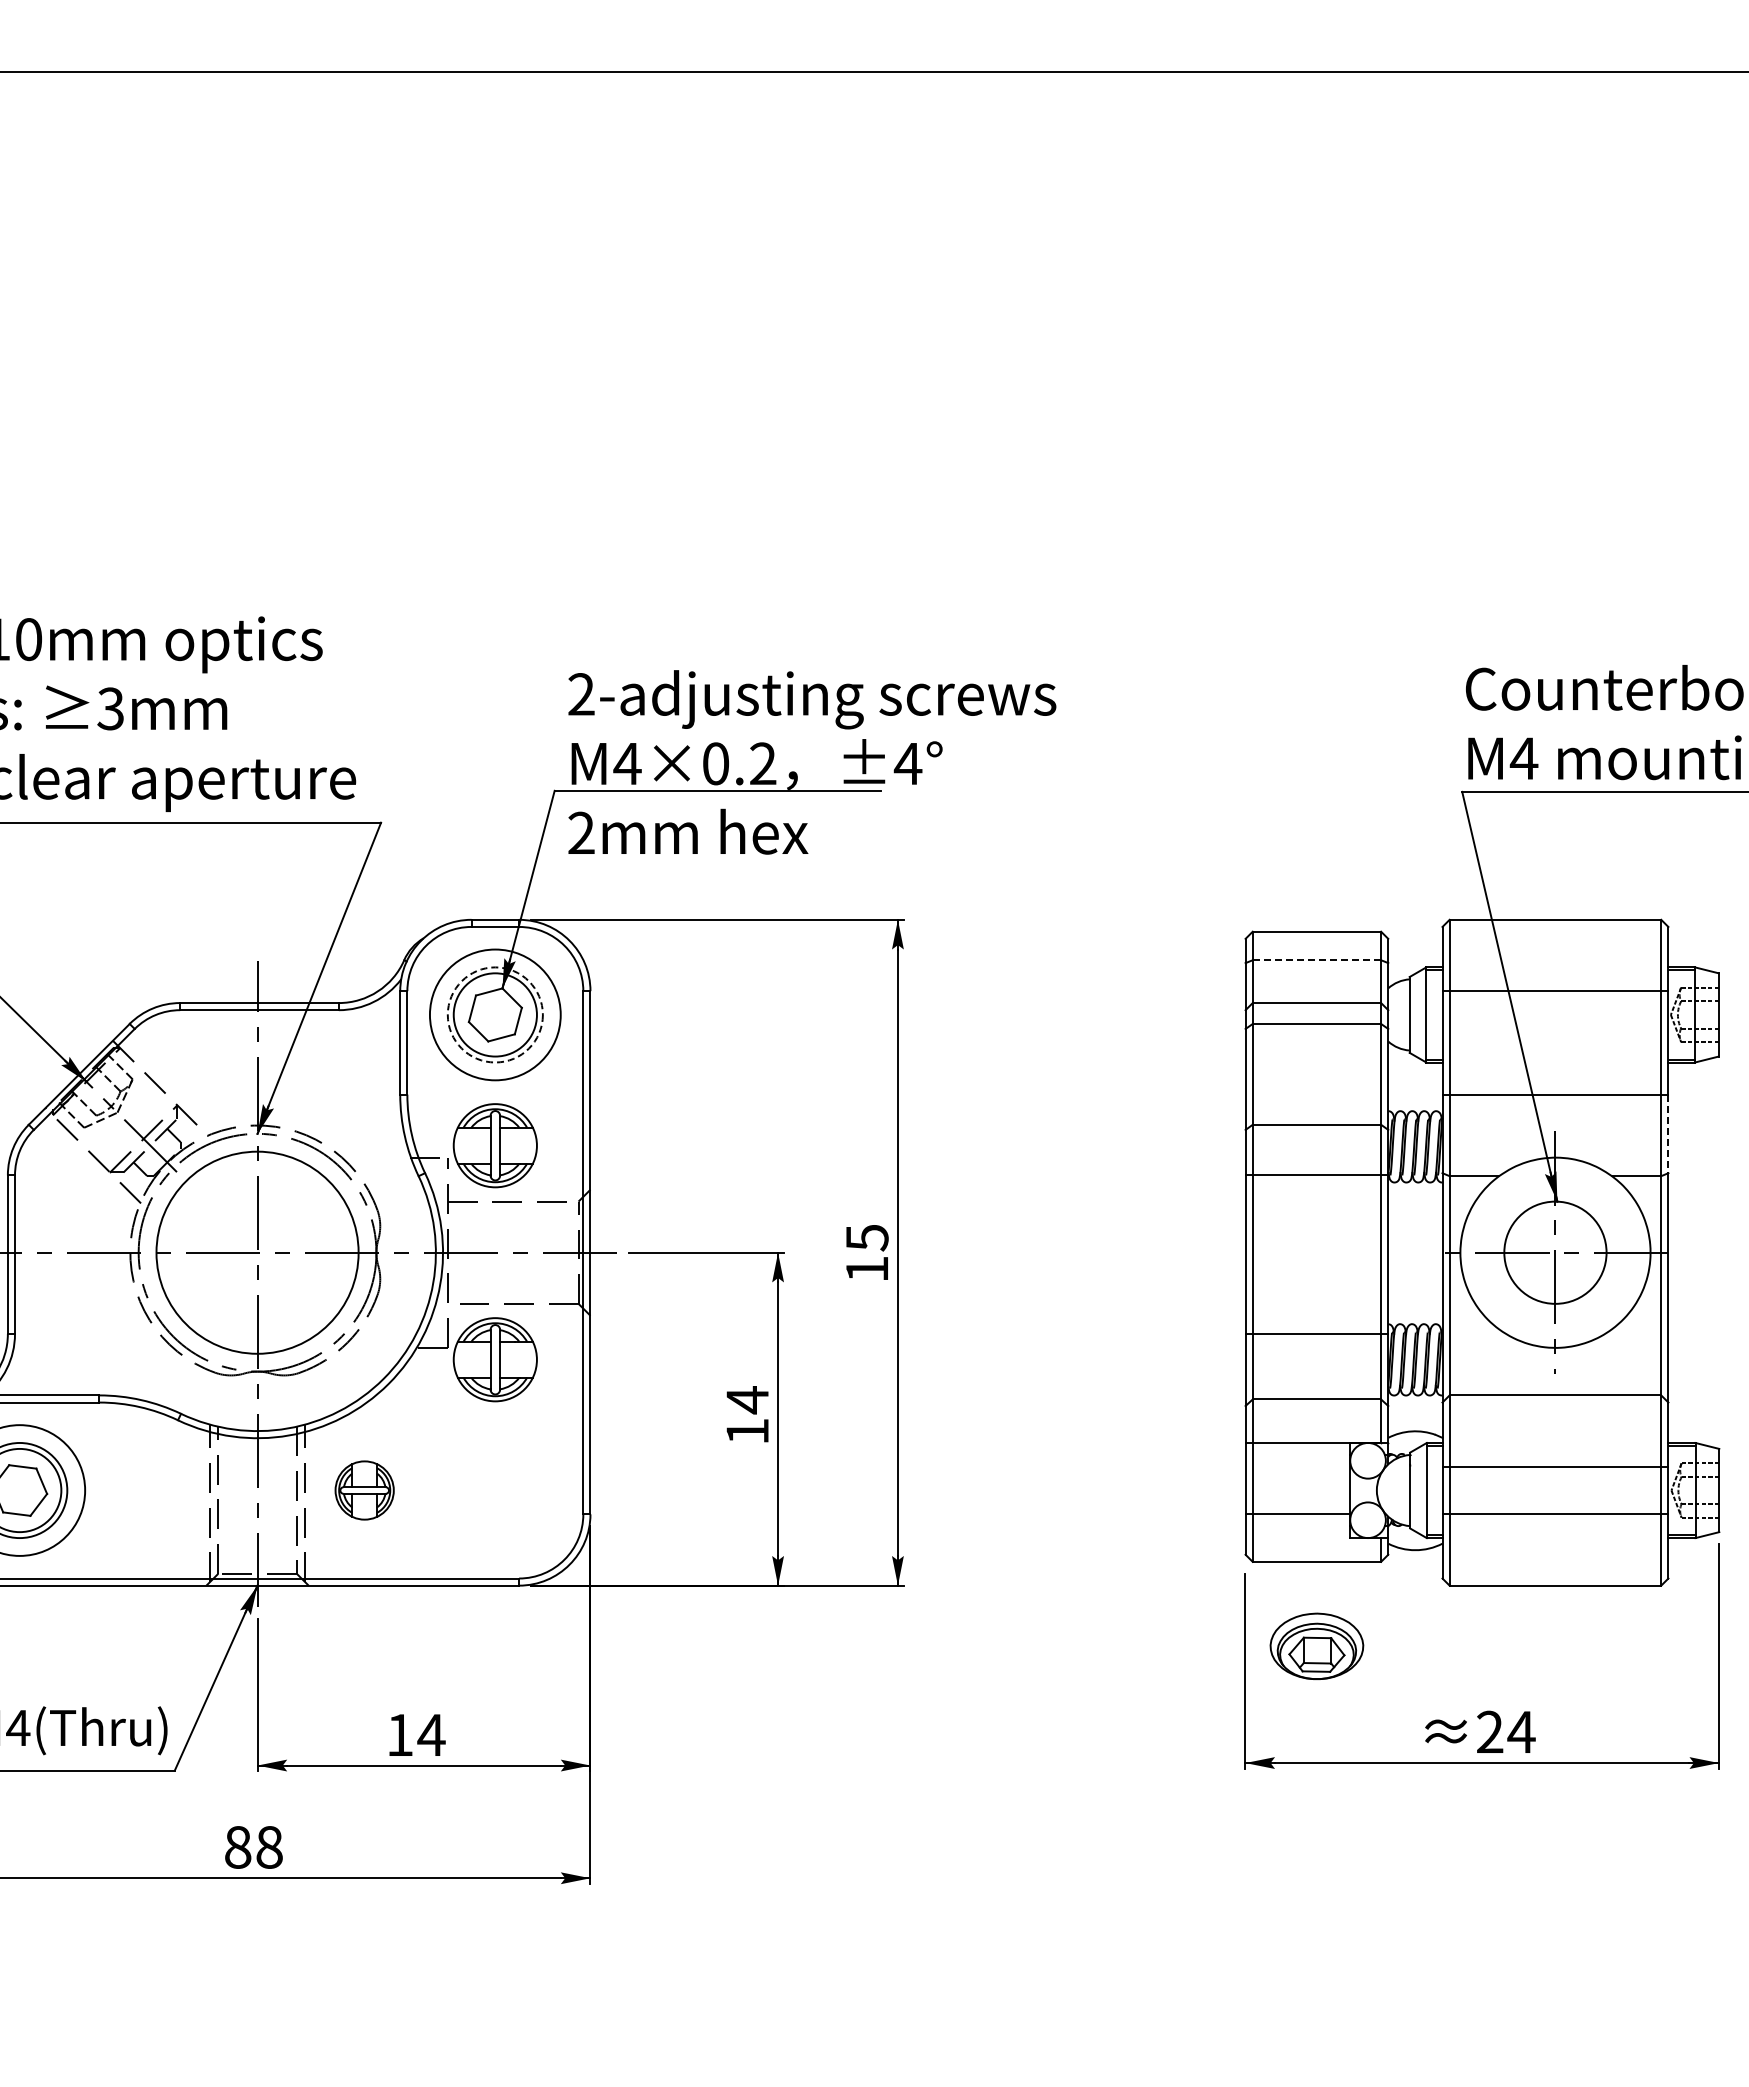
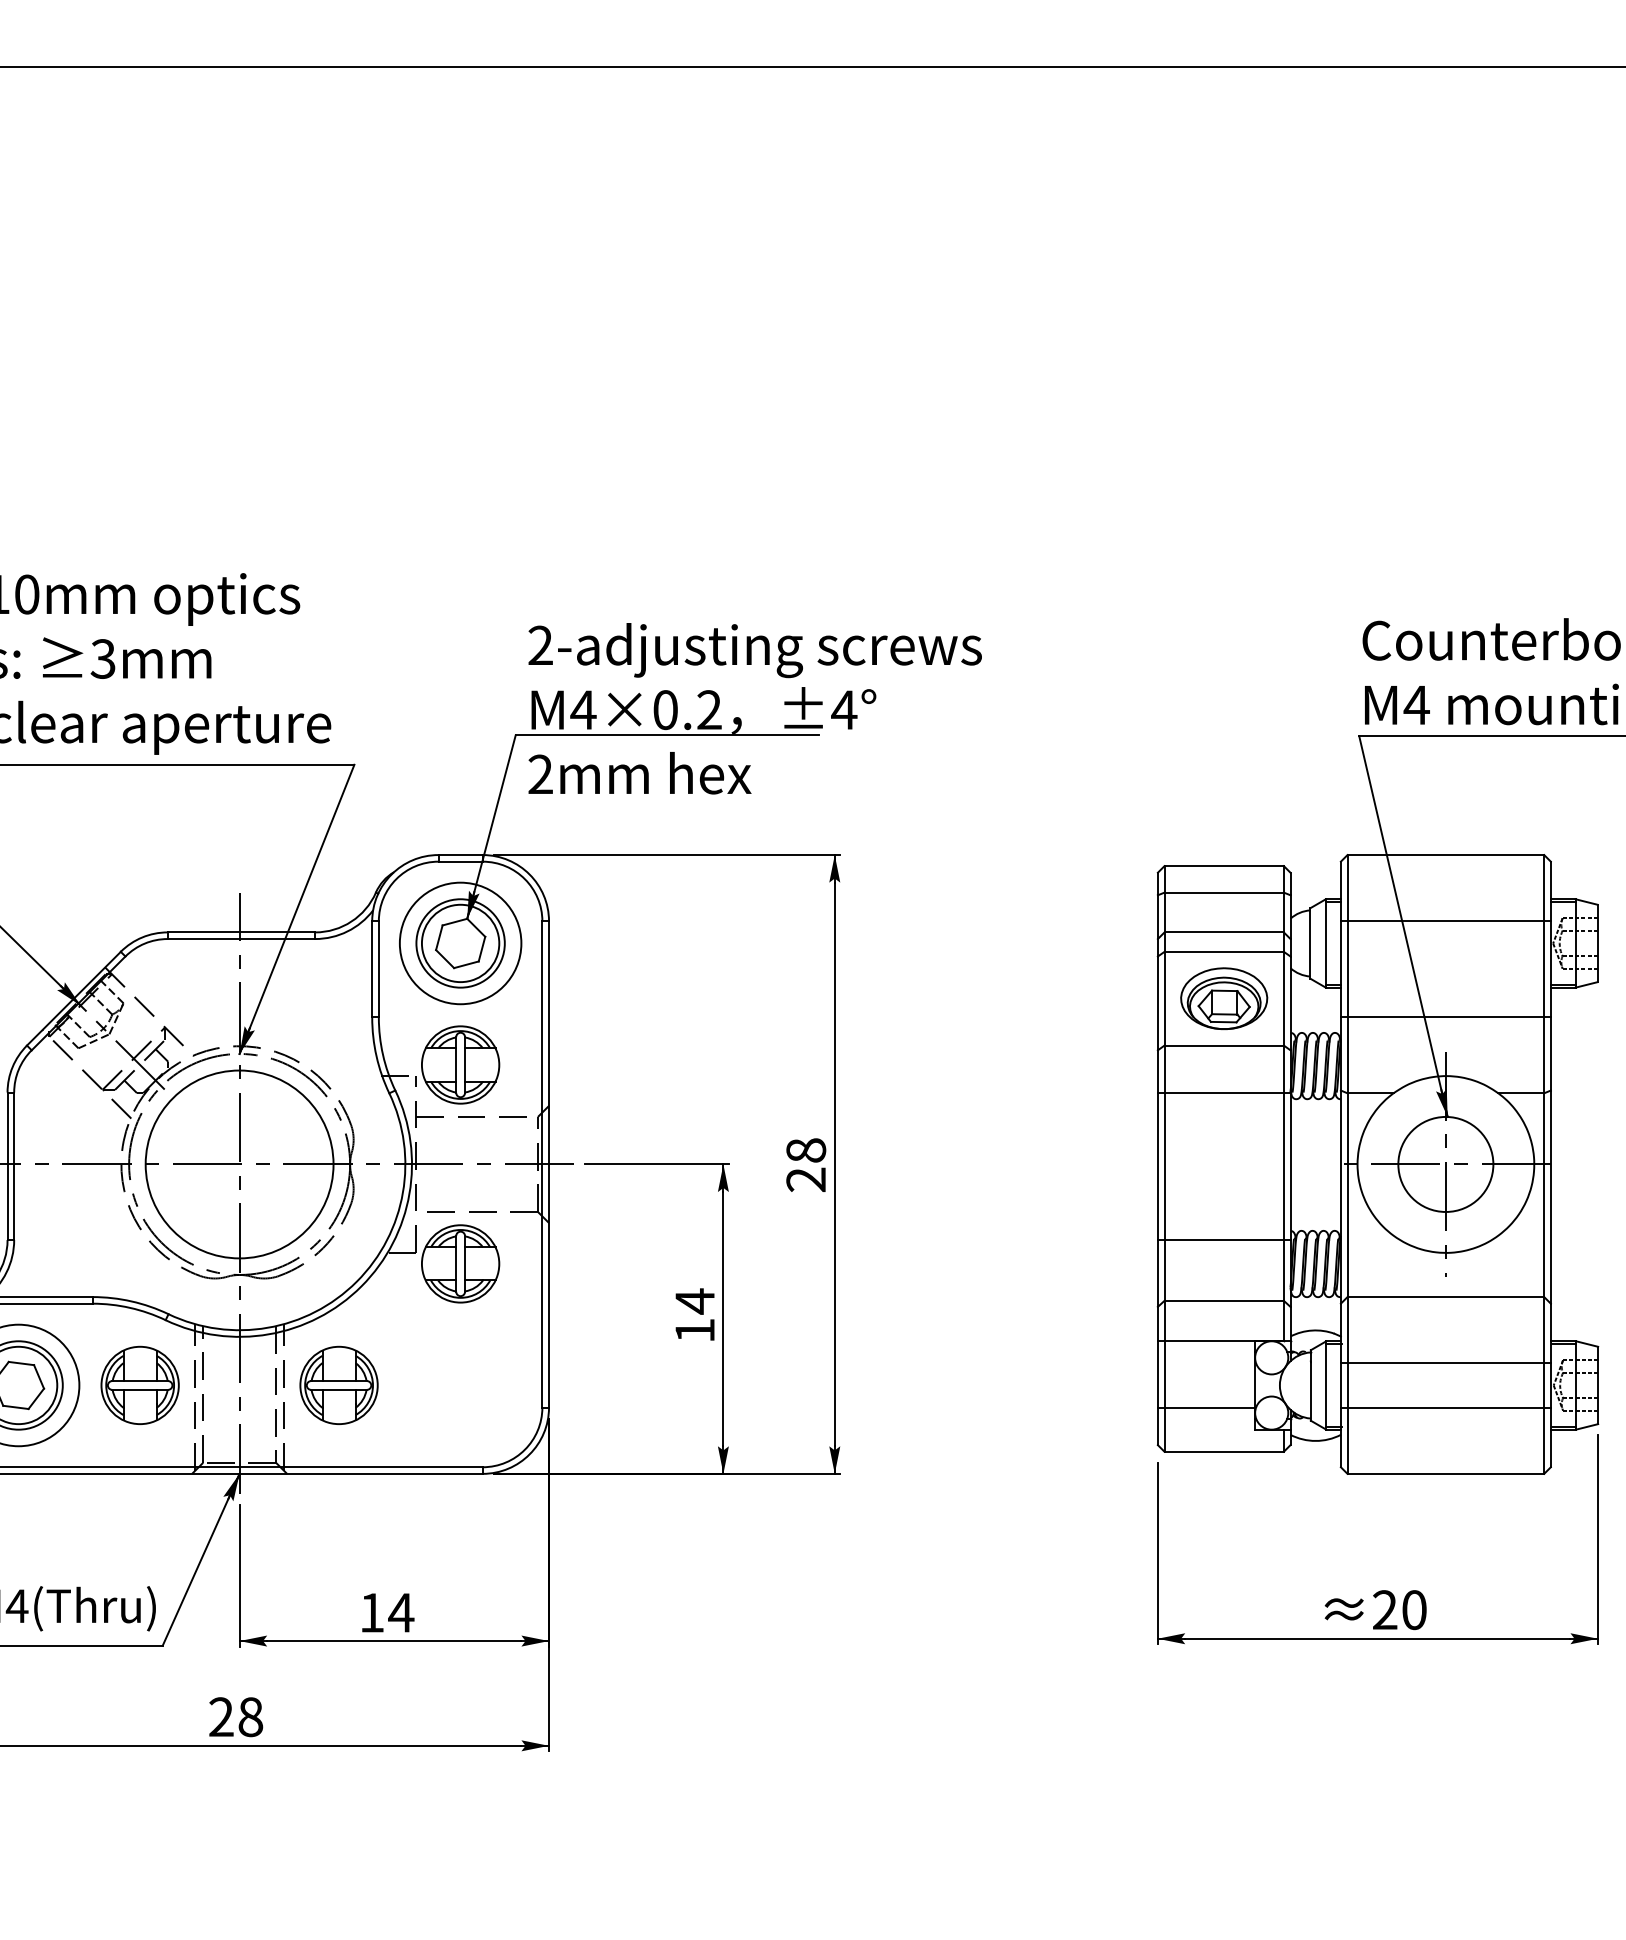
line: (1317, 960) -> (1224, 892), dashed -> solid
circle: (494, 1014) -> (459, 943), dashed -> solid
line: (1668, 1134) -> (1550, 1054), dashed -> solid
text: (866, 1253) -> (805, 1165), 15 -> 28
part: (150, 1490) -> (140, 1385), added
part: (364, 1490) -> (339, 1385), size x1.43
part: (1316, 1645) -> (1223, 997), moved
text: (1521, 1731) -> (1414, 1609), 24 -> 20
text: (238, 1847) -> (221, 1717), 88 -> 28

